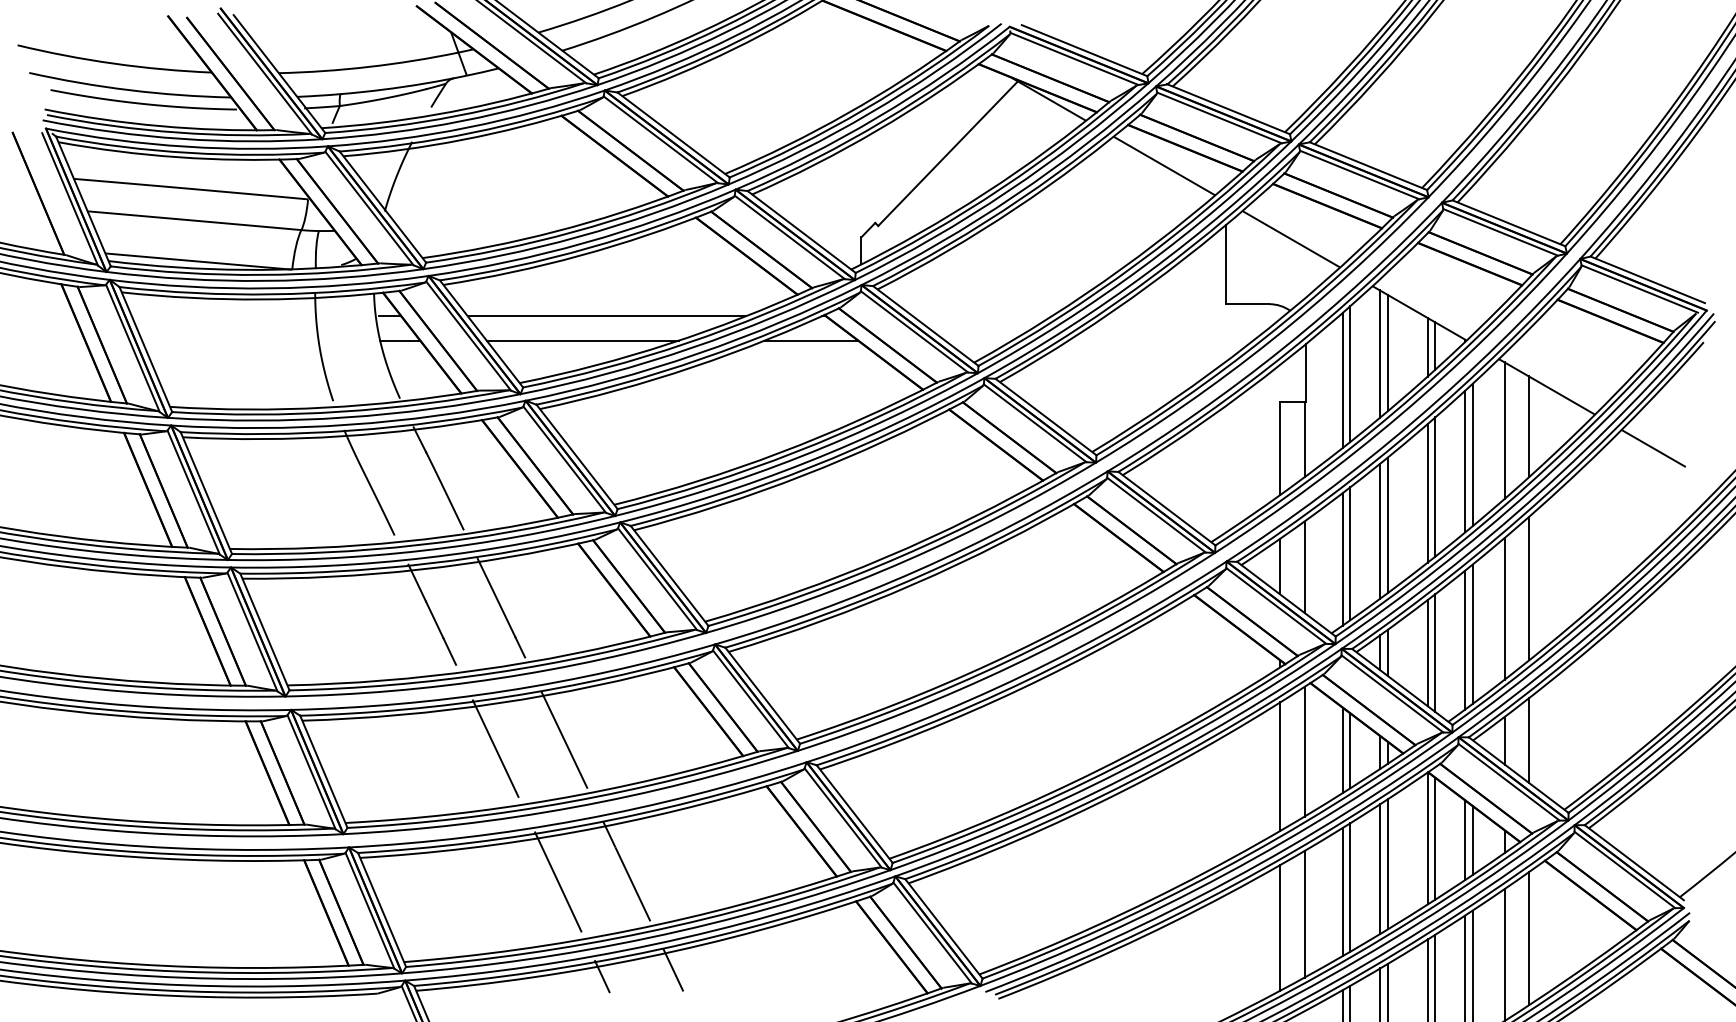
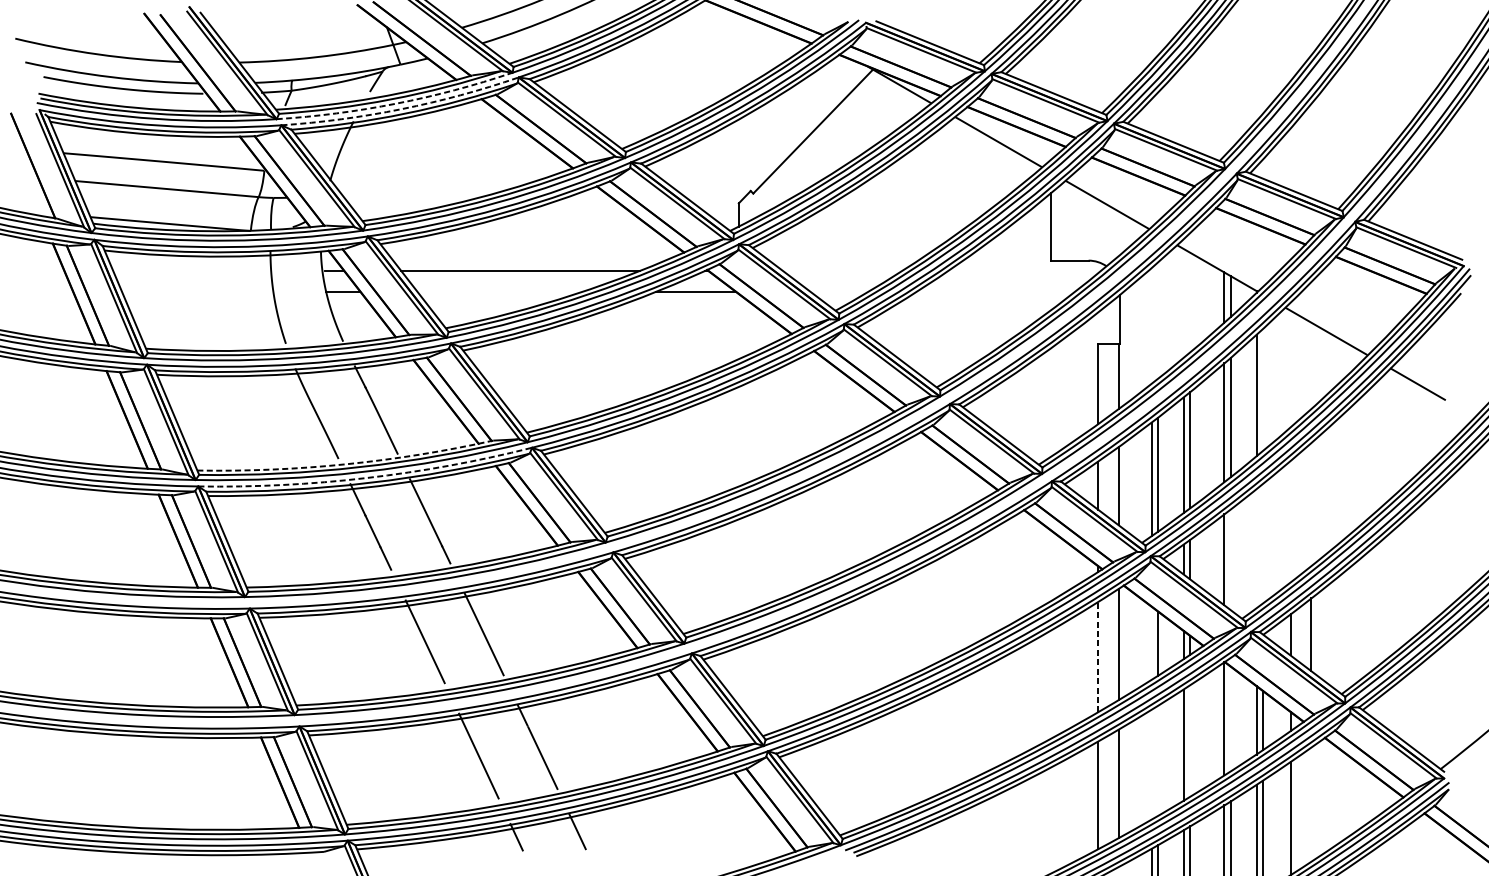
arc: (461, 121) -> (395, 104), solid -> dashed
arc: (468, 127) -> (401, 109), solid -> dashed
line: (582, 340) -> (499, 291), removed
line: (1387, 352) -> (1189, 302), removed
line: (1380, 353) -> (1183, 302), removed
line: (1350, 373) -> (1158, 320), removed
line: (1342, 379) -> (1151, 325), removed
line: (1529, 426) -> (1311, 365), removed
line: (1504, 430) -> (1290, 368), removed
line: (1472, 454) -> (1262, 389), removed
arc: (403, 541) -> (346, 464), solid -> dashed
arc: (427, 557) -> (366, 477), solid -> dashed
line: (1529, 588) -> (1311, 504), removed
line: (1504, 608) -> (1290, 521), removed
line: (1472, 633) -> (1262, 543), removed
line: (1465, 639) -> (1256, 548), removed
line: (1435, 652) -> (1231, 559), removed
line: (1342, 750) -> (1151, 643), removed
line: (1280, 766) -> (1098, 657), solid -> dashed
line: (1435, 838) -> (1231, 718), removed
line: (1387, 864) -> (1189, 741), removed
line: (1350, 887) -> (1158, 760), removed
line: (1342, 891) -> (1151, 764), removed
line: (1529, 938) -> (1311, 804), removed

